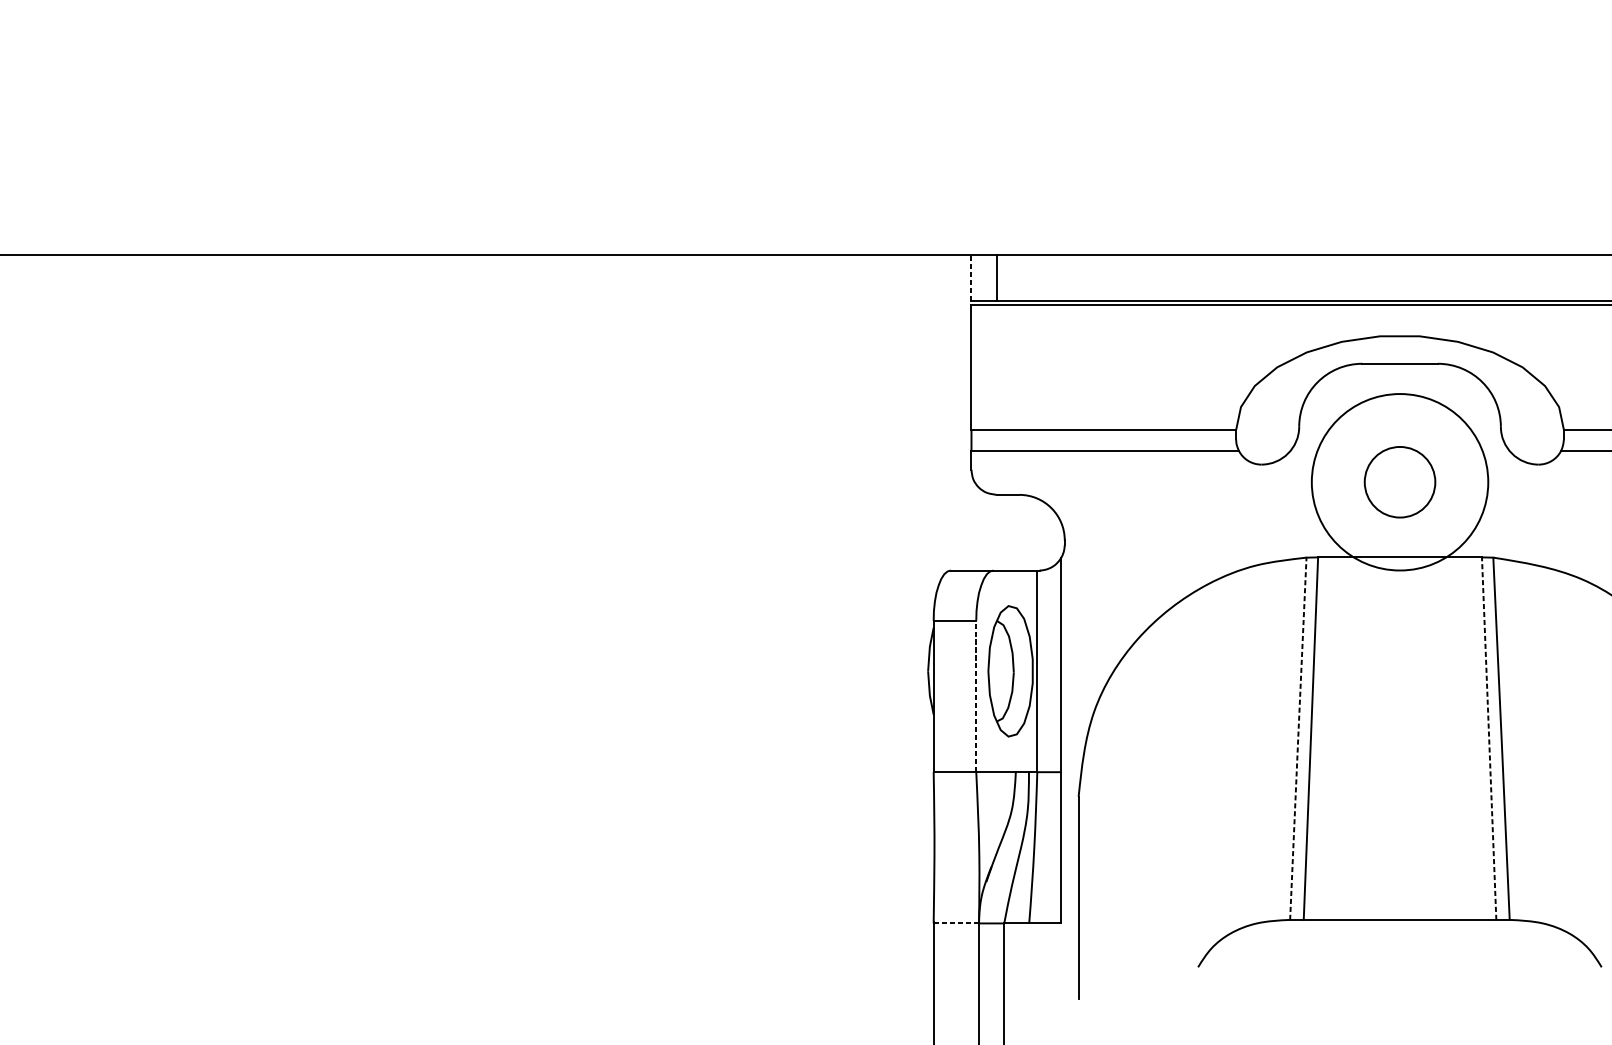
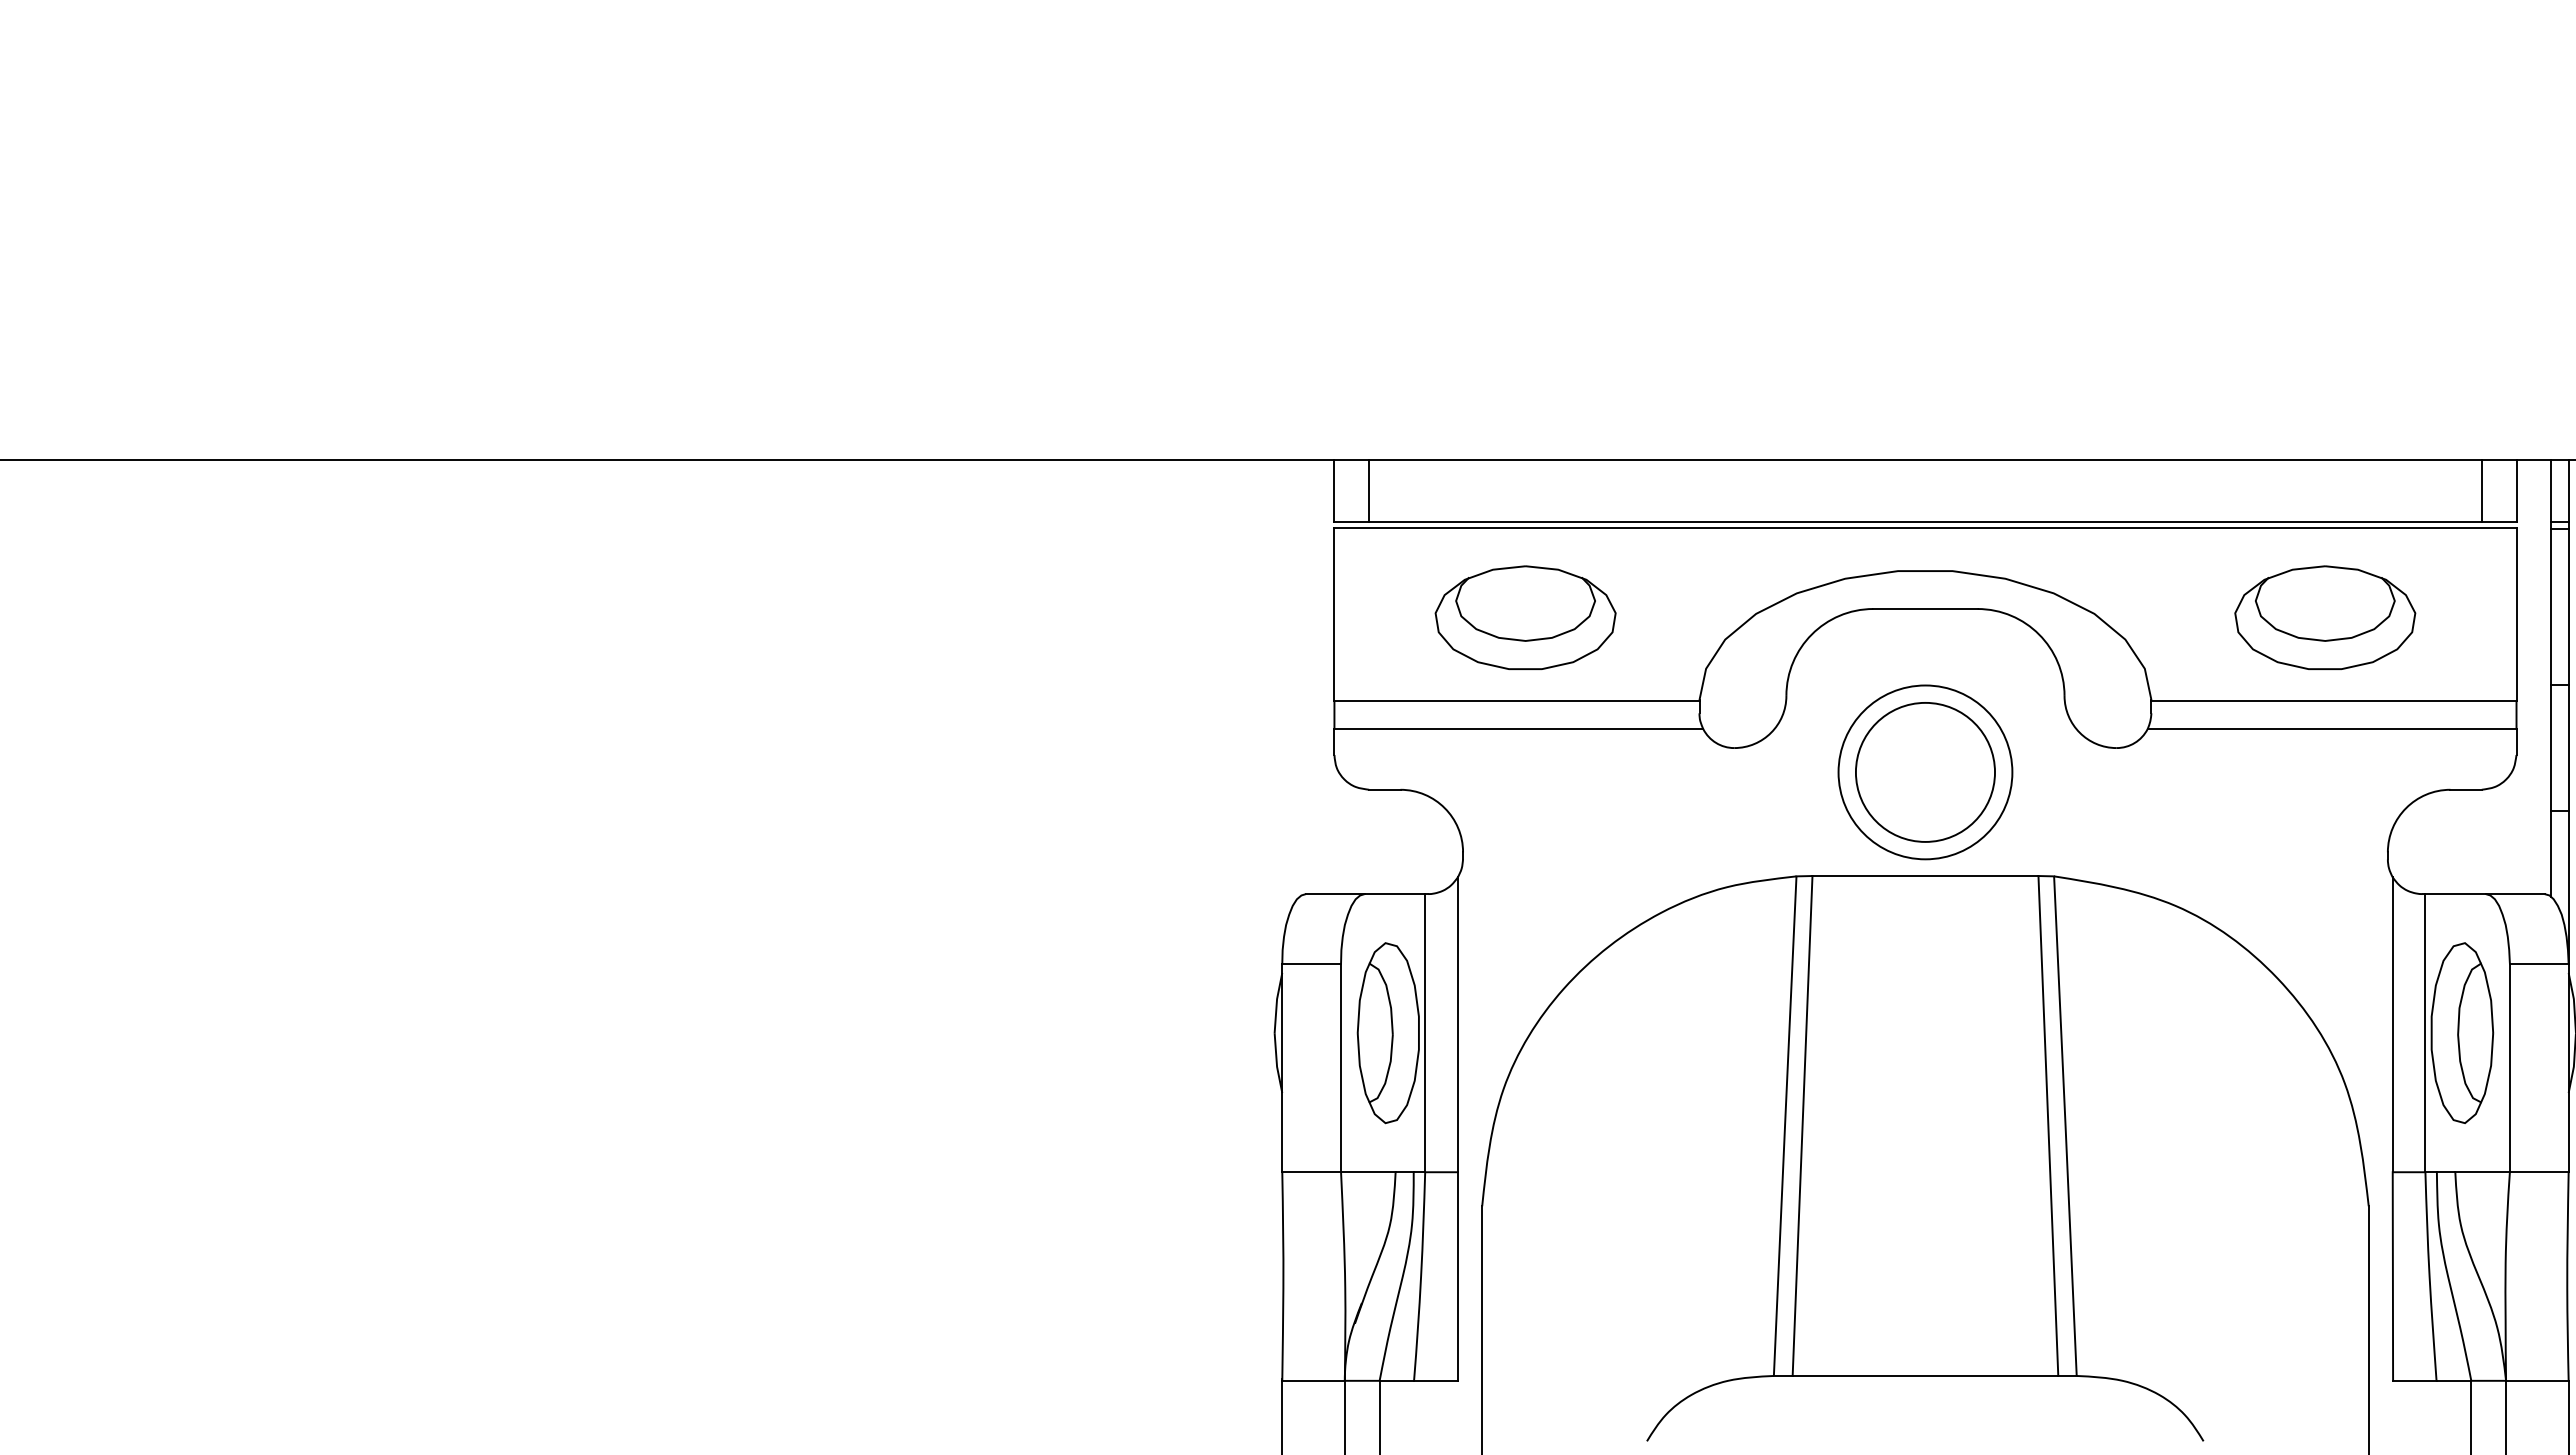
line: (971, 277) -> (1334, 490), dashed -> solid
part: (1110, 369) -> (1525, 617), added
circle: (1400, 481) -> (1925, 771), size x1.43
circle: (1400, 482) -> (1925, 772), size x0.71
line: (976, 696) -> (1341, 1067), dashed -> solid
line: (1489, 738) -> (2048, 1125), dashed -> solid
line: (1298, 739) -> (1785, 1126), dashed -> solid
line: (957, 923) -> (1314, 1380), dashed -> solid

